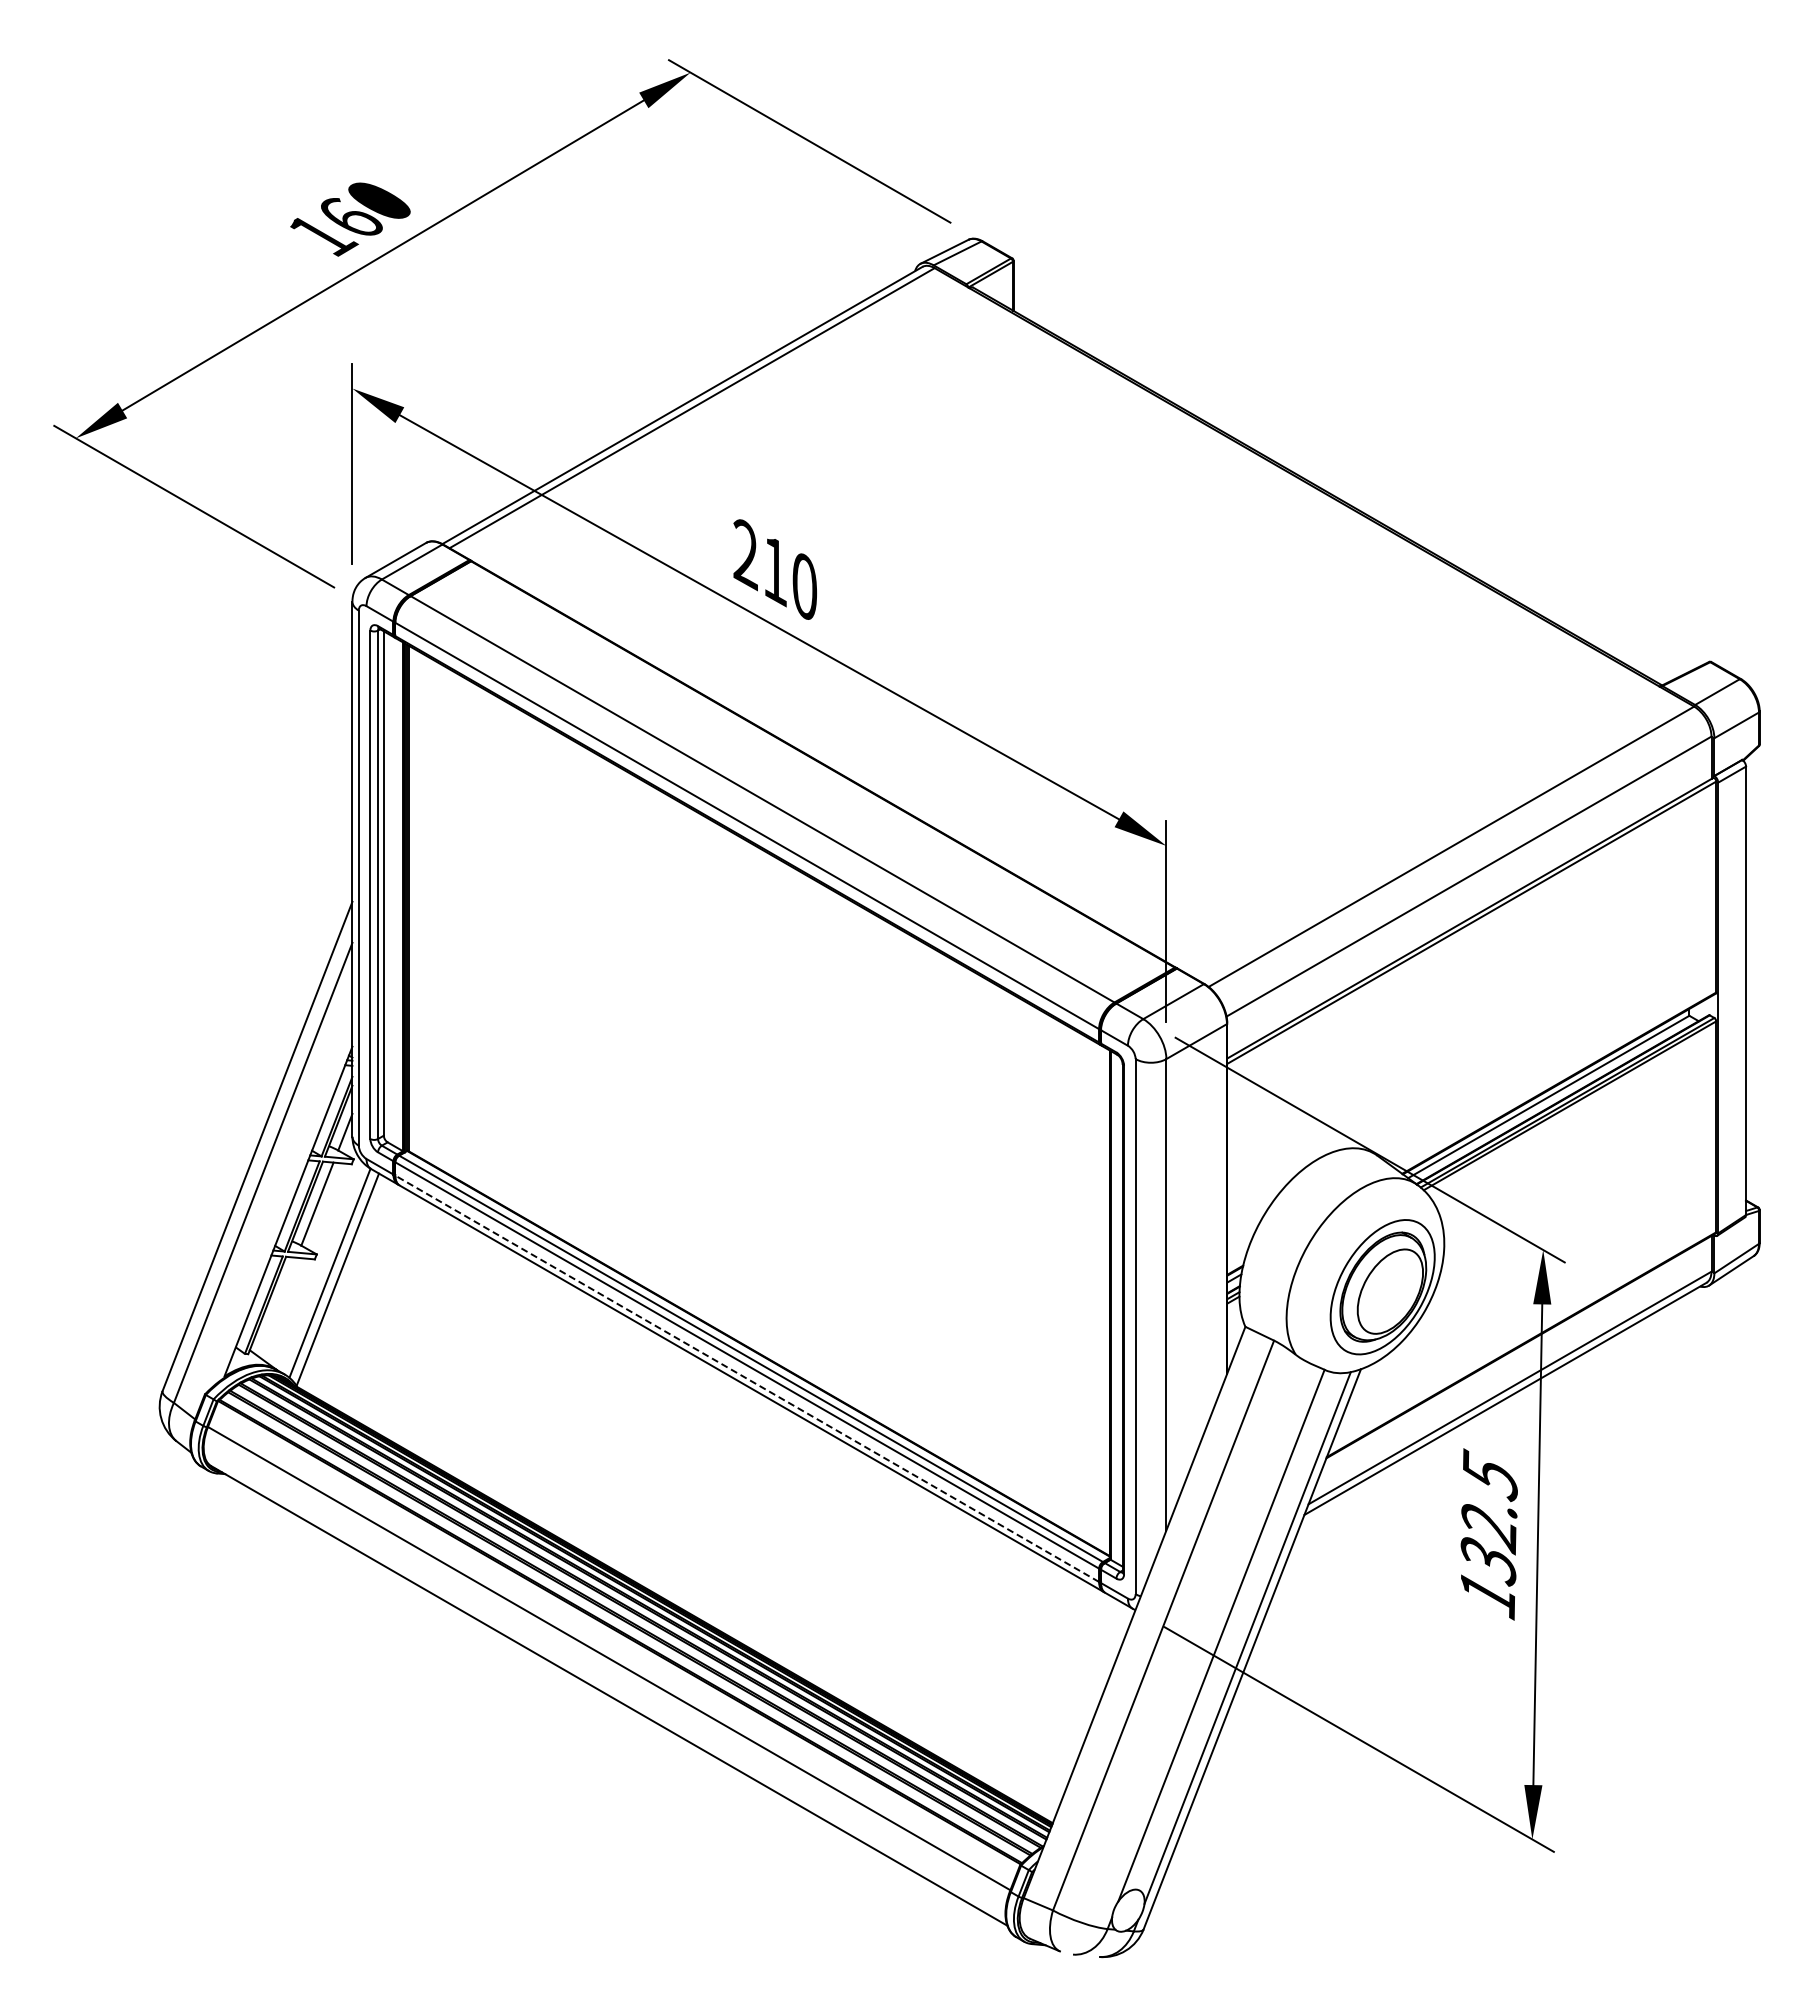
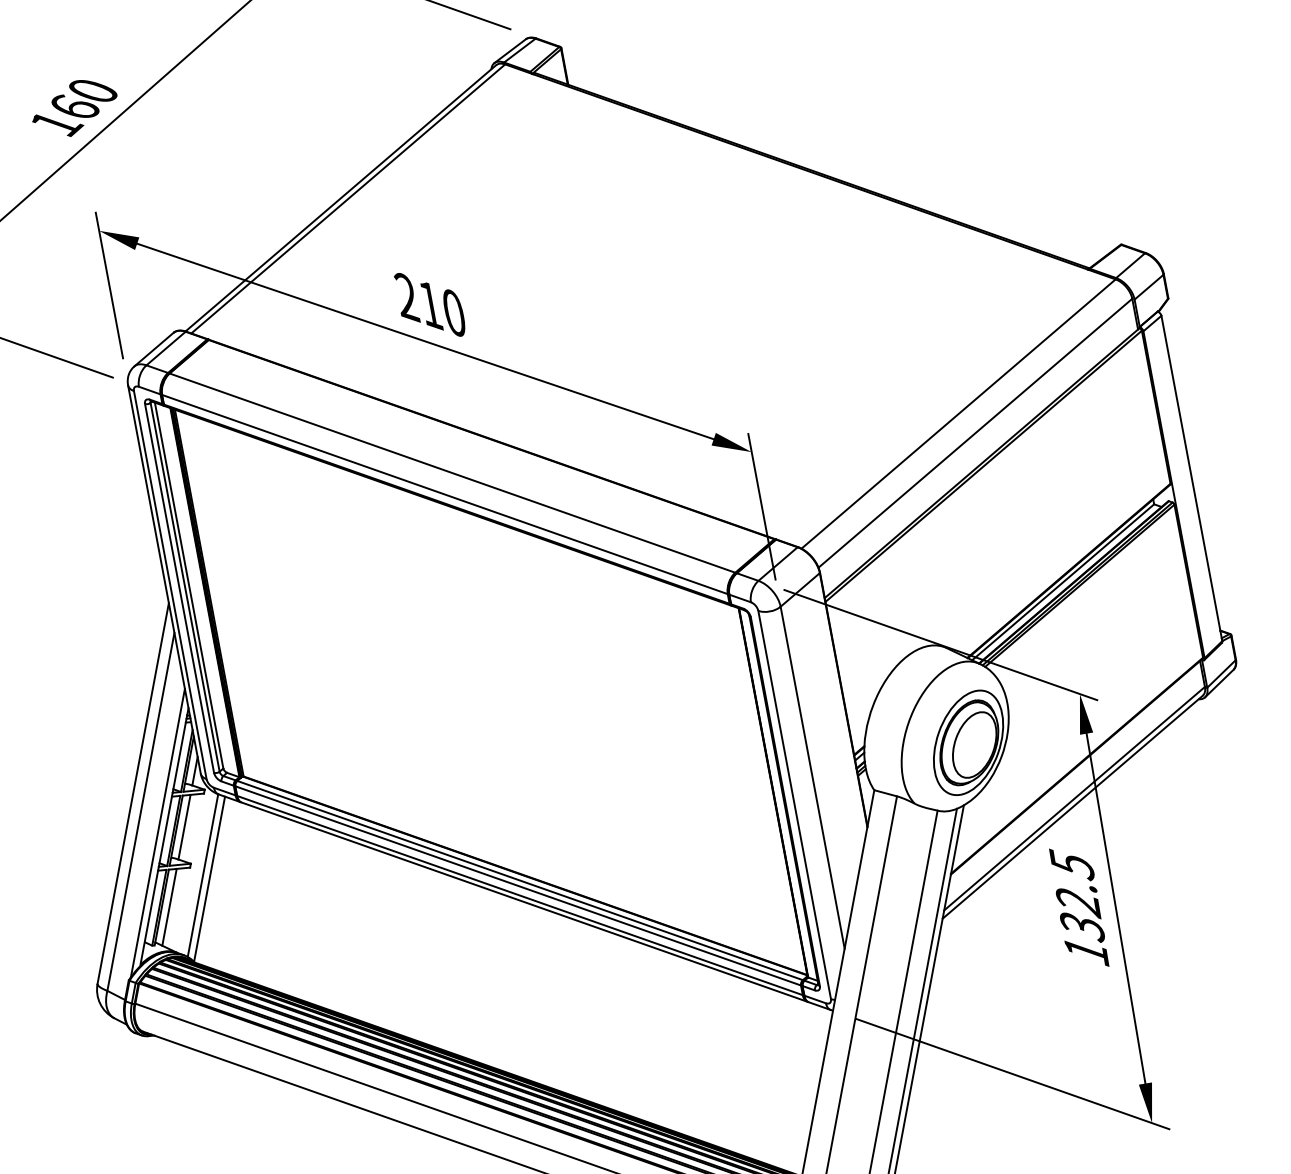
line: (280, 1205) -> (157, 833), added
line: (277, 1306) -> (169, 906), added
line: (746, 1378) -> (519, 895), dashed -> solid

